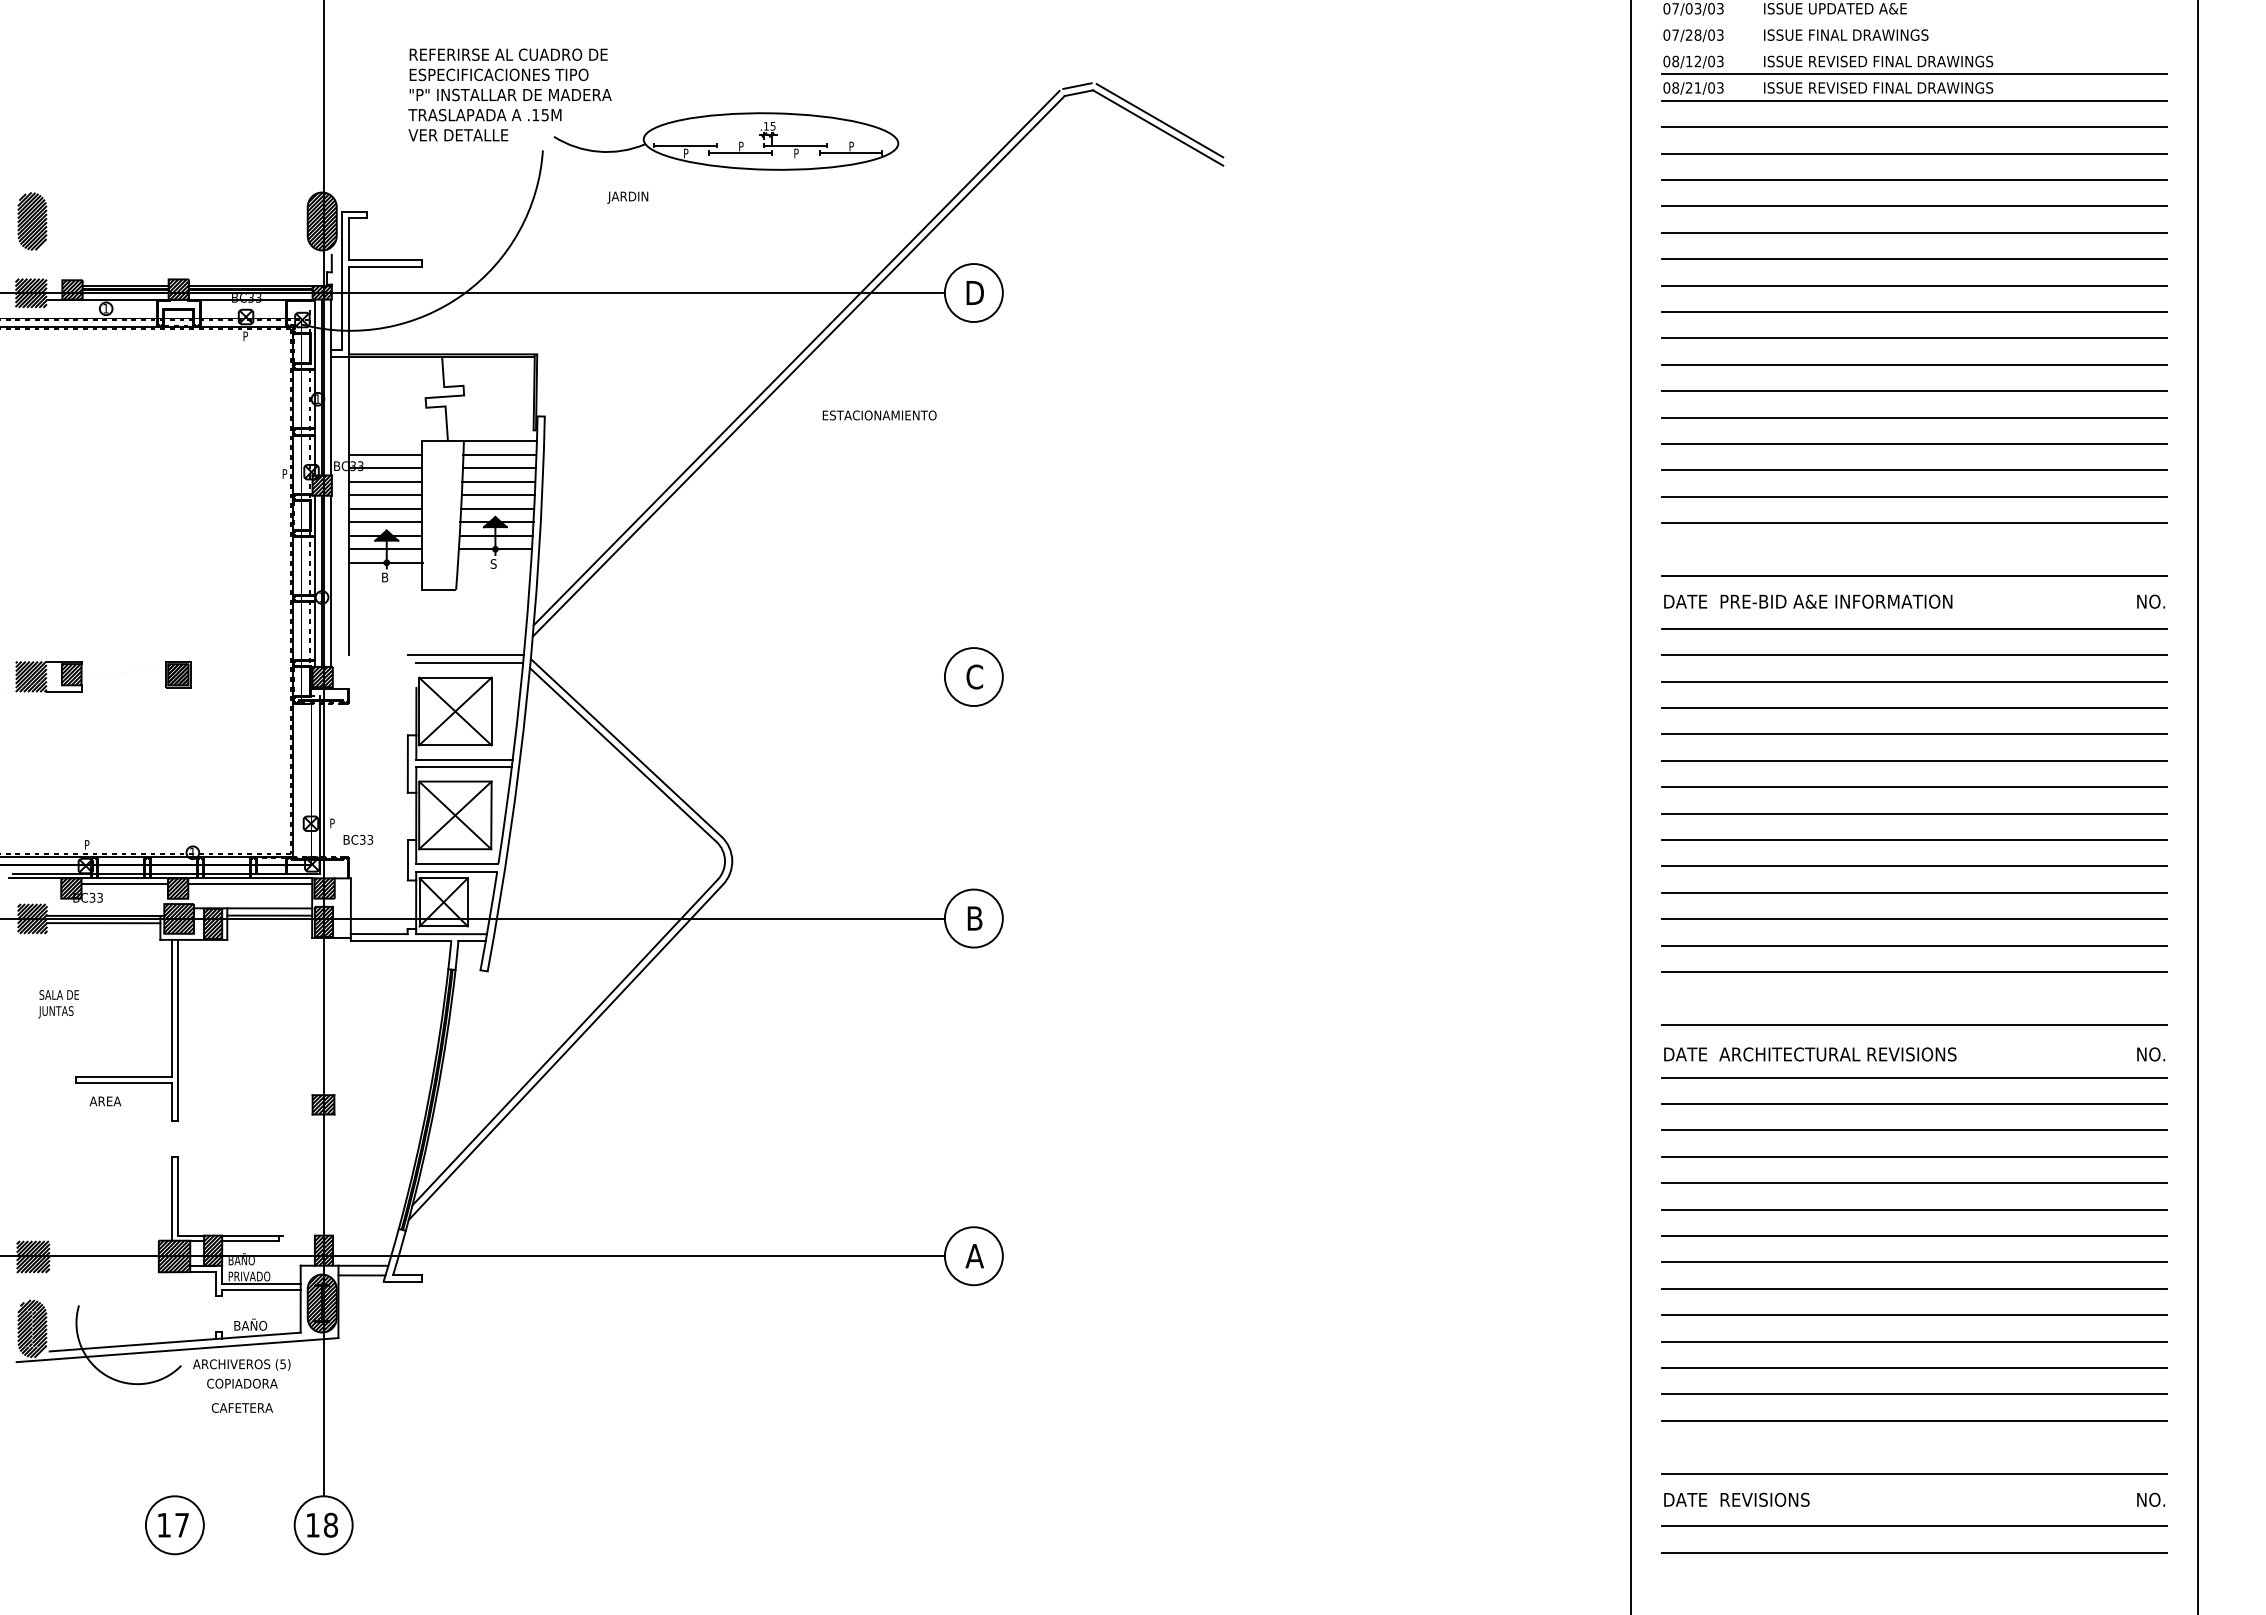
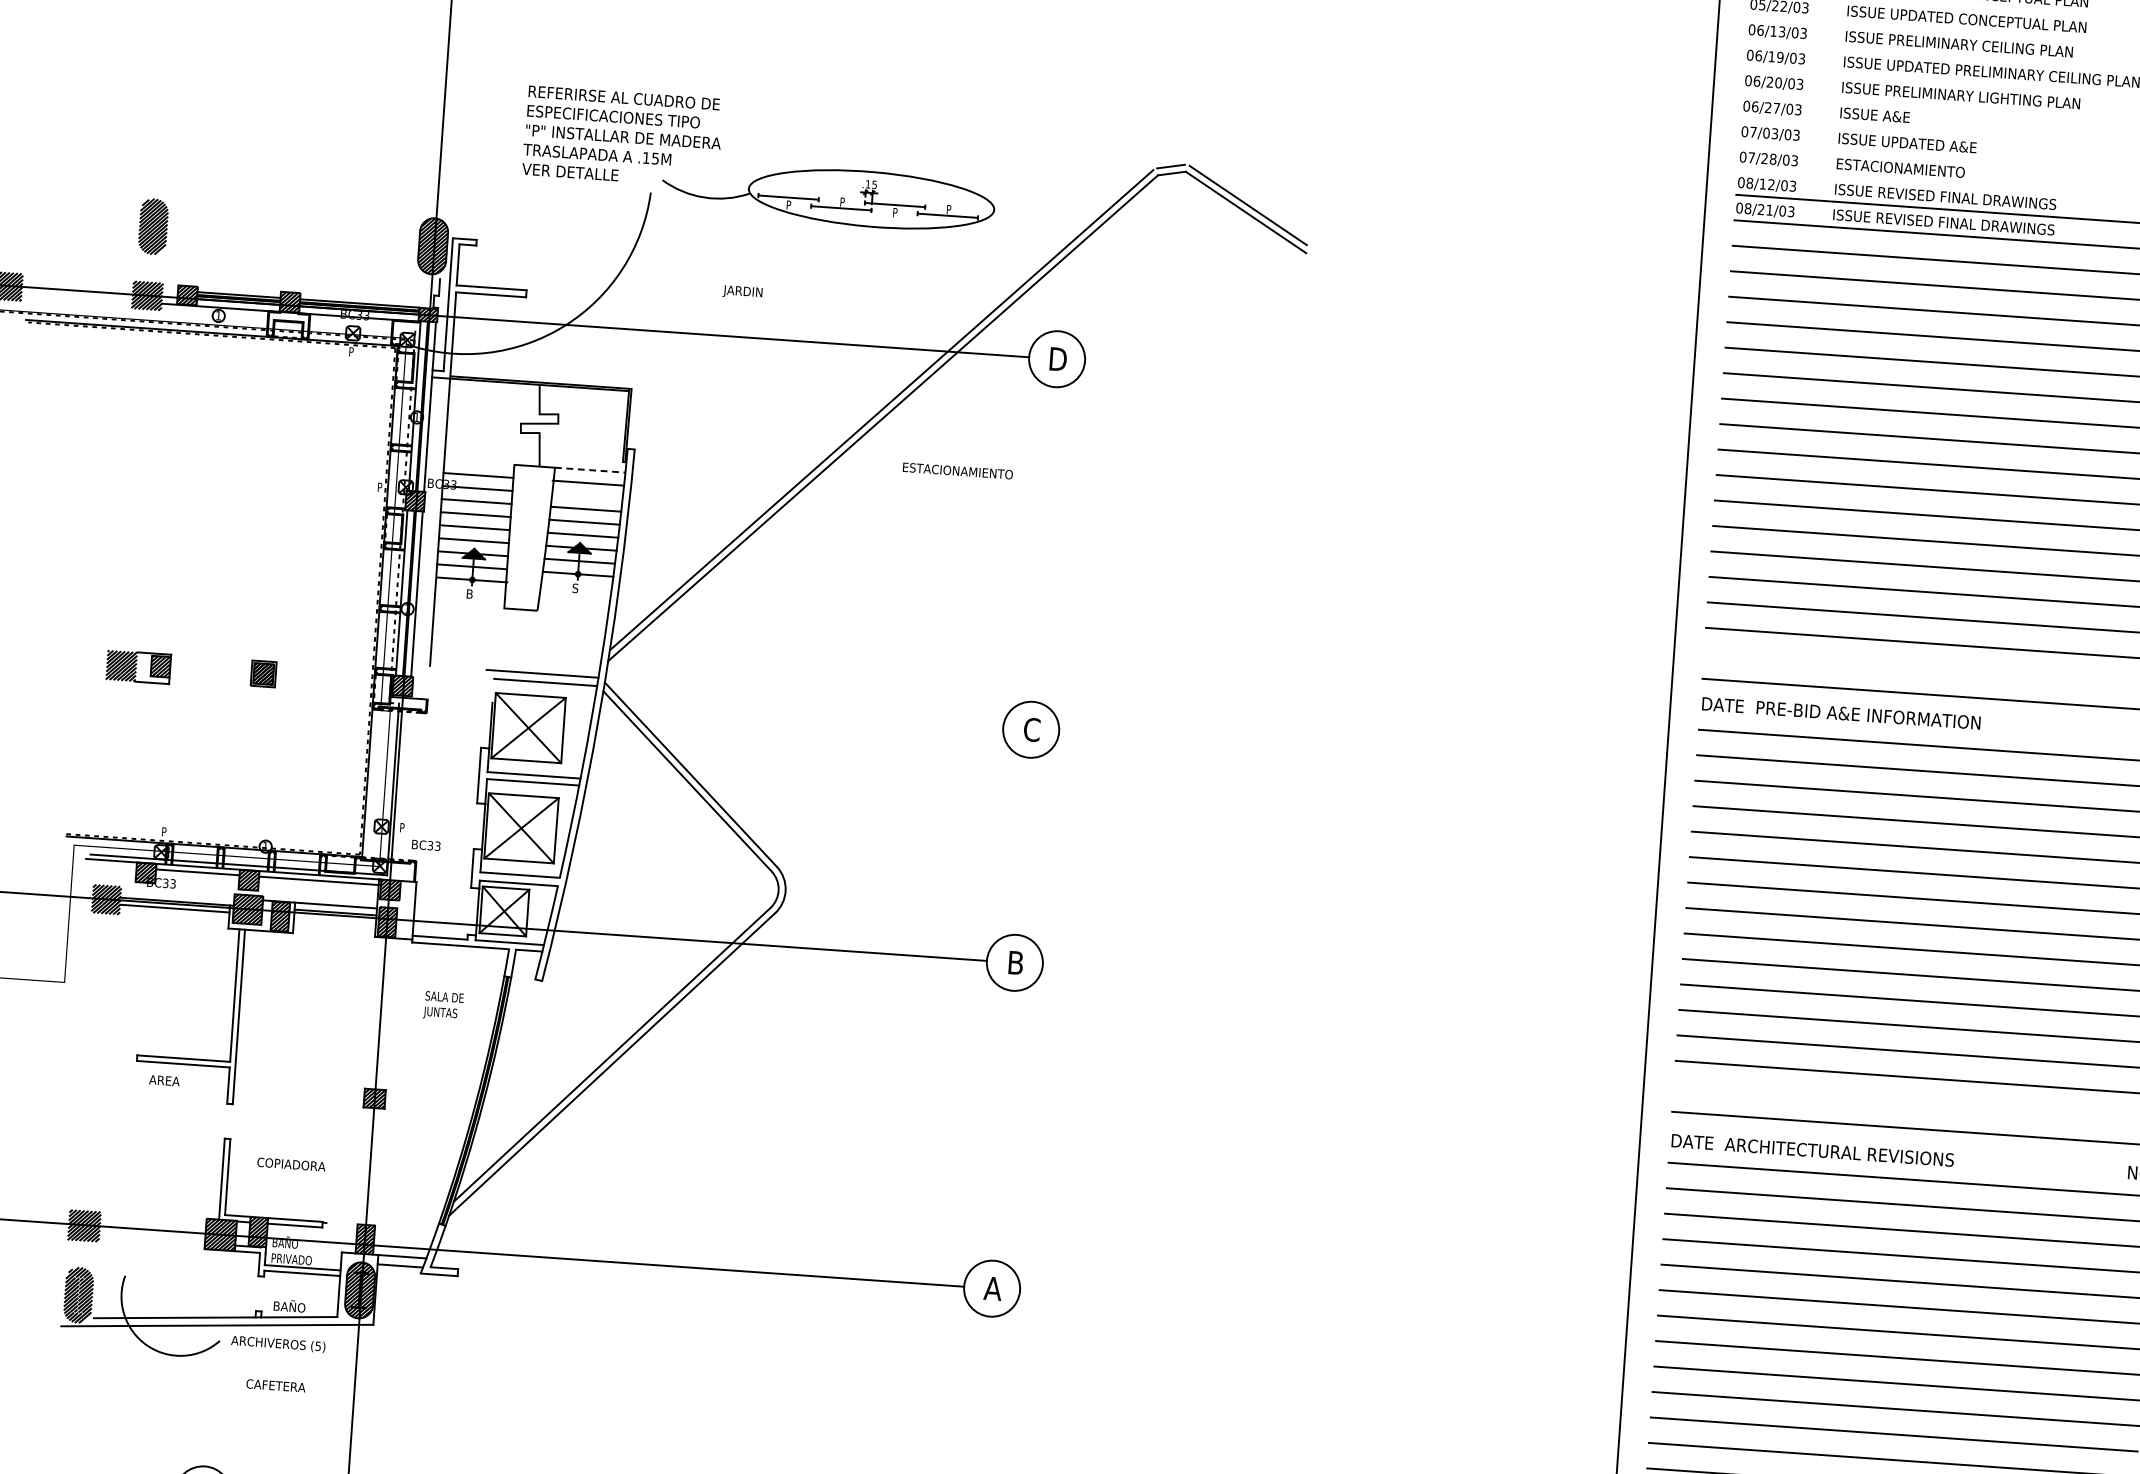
text: (1846, 34) -> (1916, 168), ISSUE FINAL DRAWINGS -> ESTACIONAMIENTO
text: (627, 197) -> (742, 292), moved
line: (500, 441) -> (590, 470), solid -> dashed
line: (499, 468) -> (587, 496), removed
text: (58, 1004) -> (443, 1006), moved
text: (242, 1383) -> (291, 1164), moved

